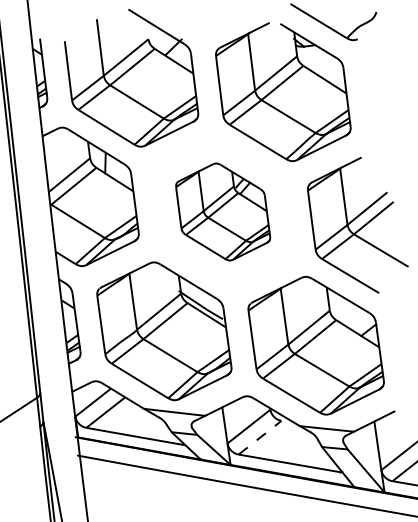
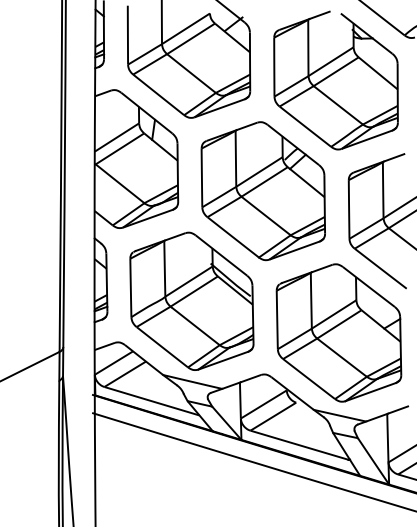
part: (222, 212) -> (262, 191), size x1.43
line: (259, 437) -> (272, 416), dashed -> solid

